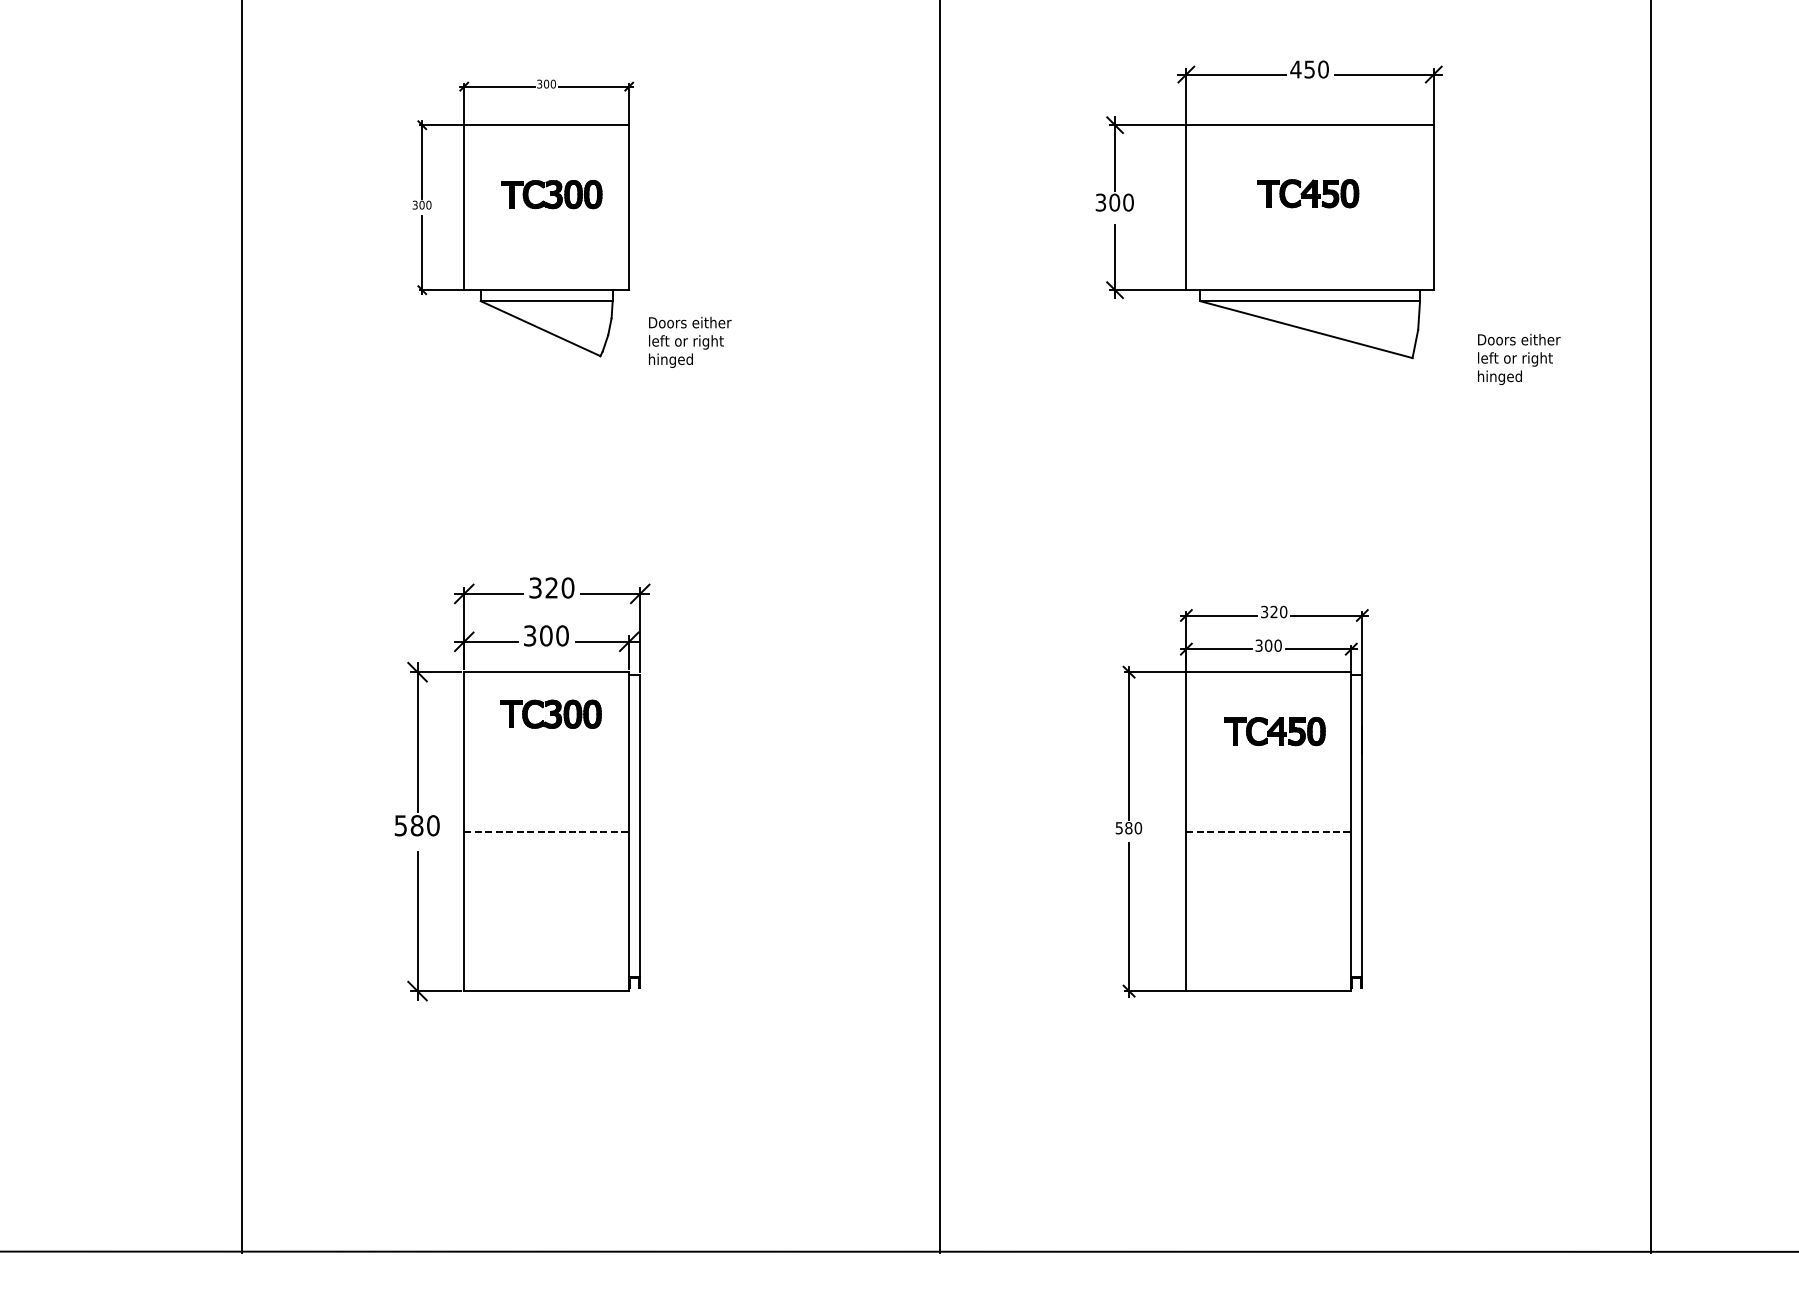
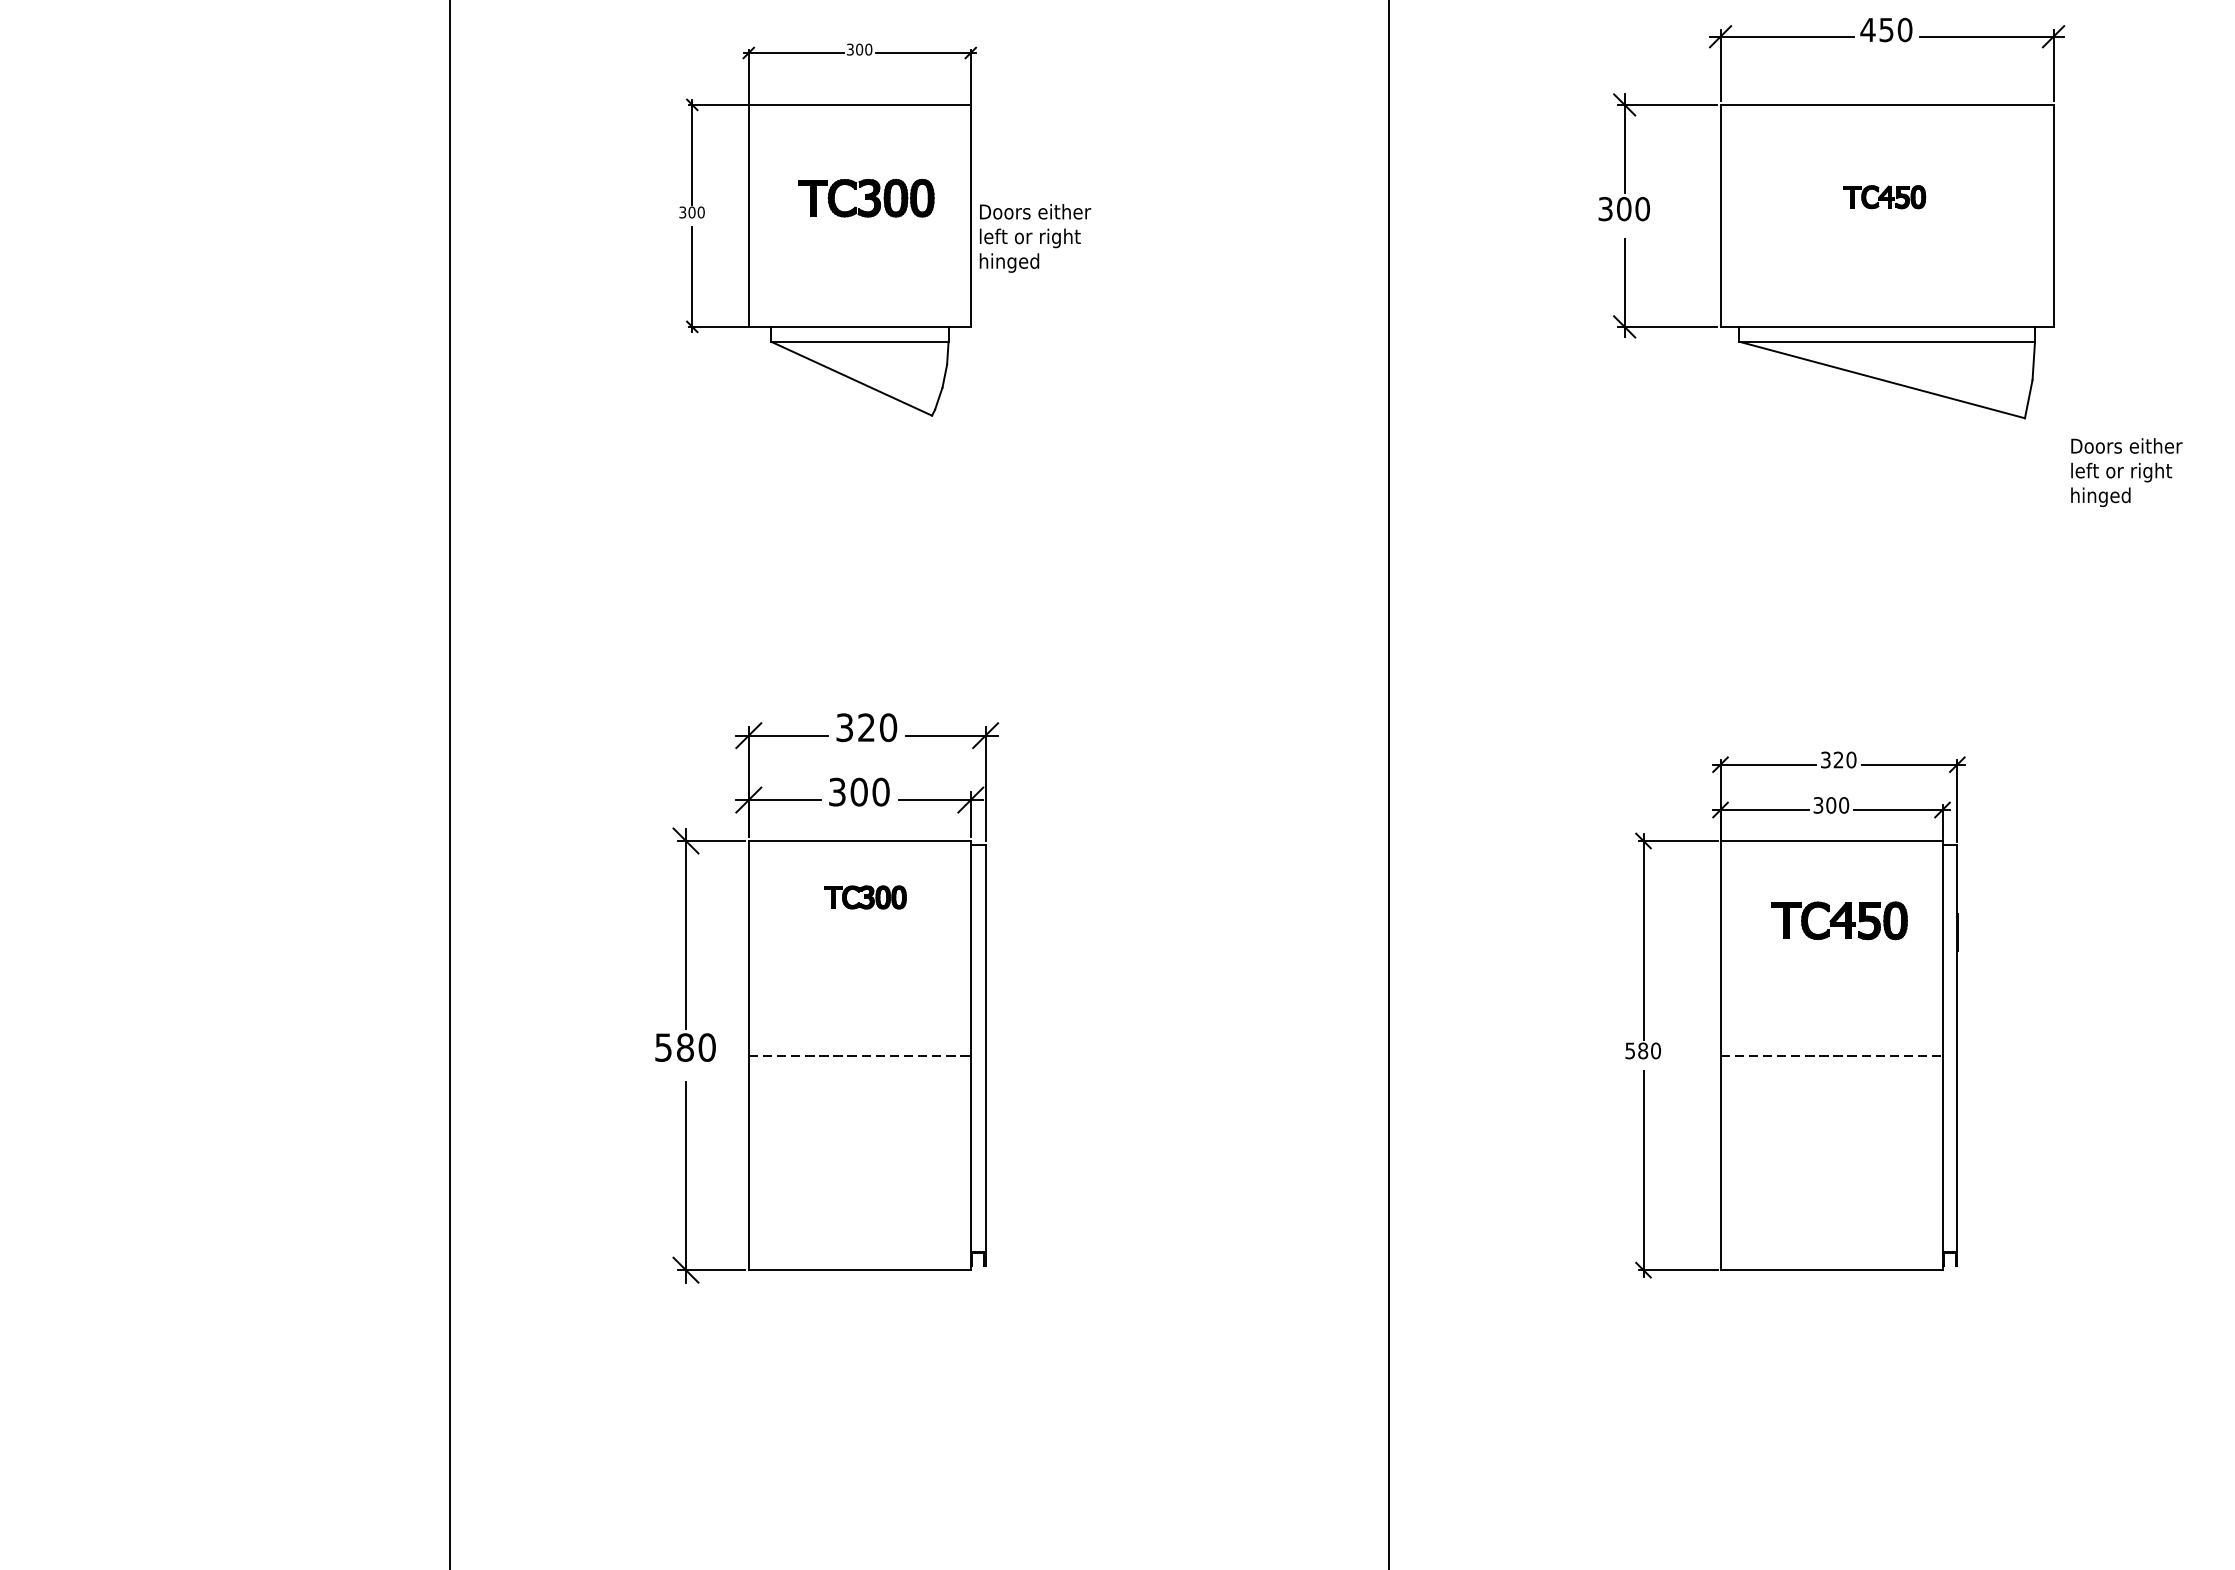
part: (1308, 193) -> (1884, 196), size x0.6
text: (690, 341) -> (1035, 237), moved
text: (1519, 359) -> (2127, 472), moved
part: (550, 713) -> (864, 896), size x0.6

